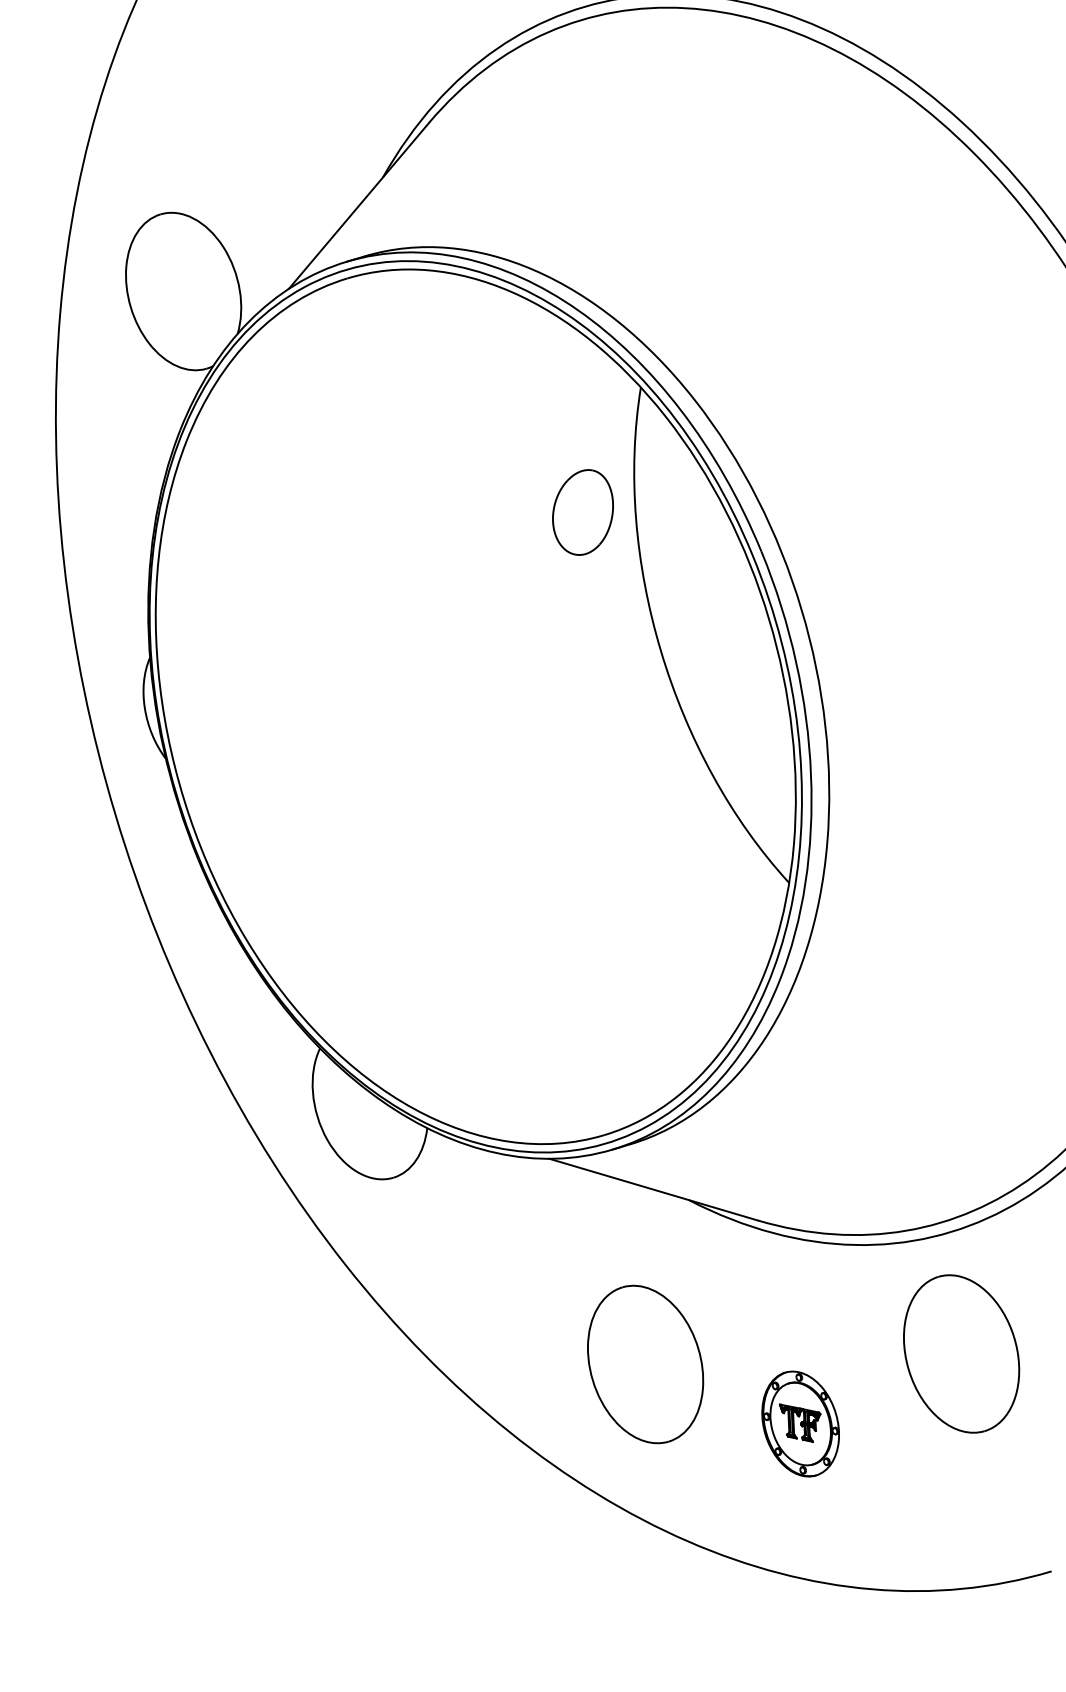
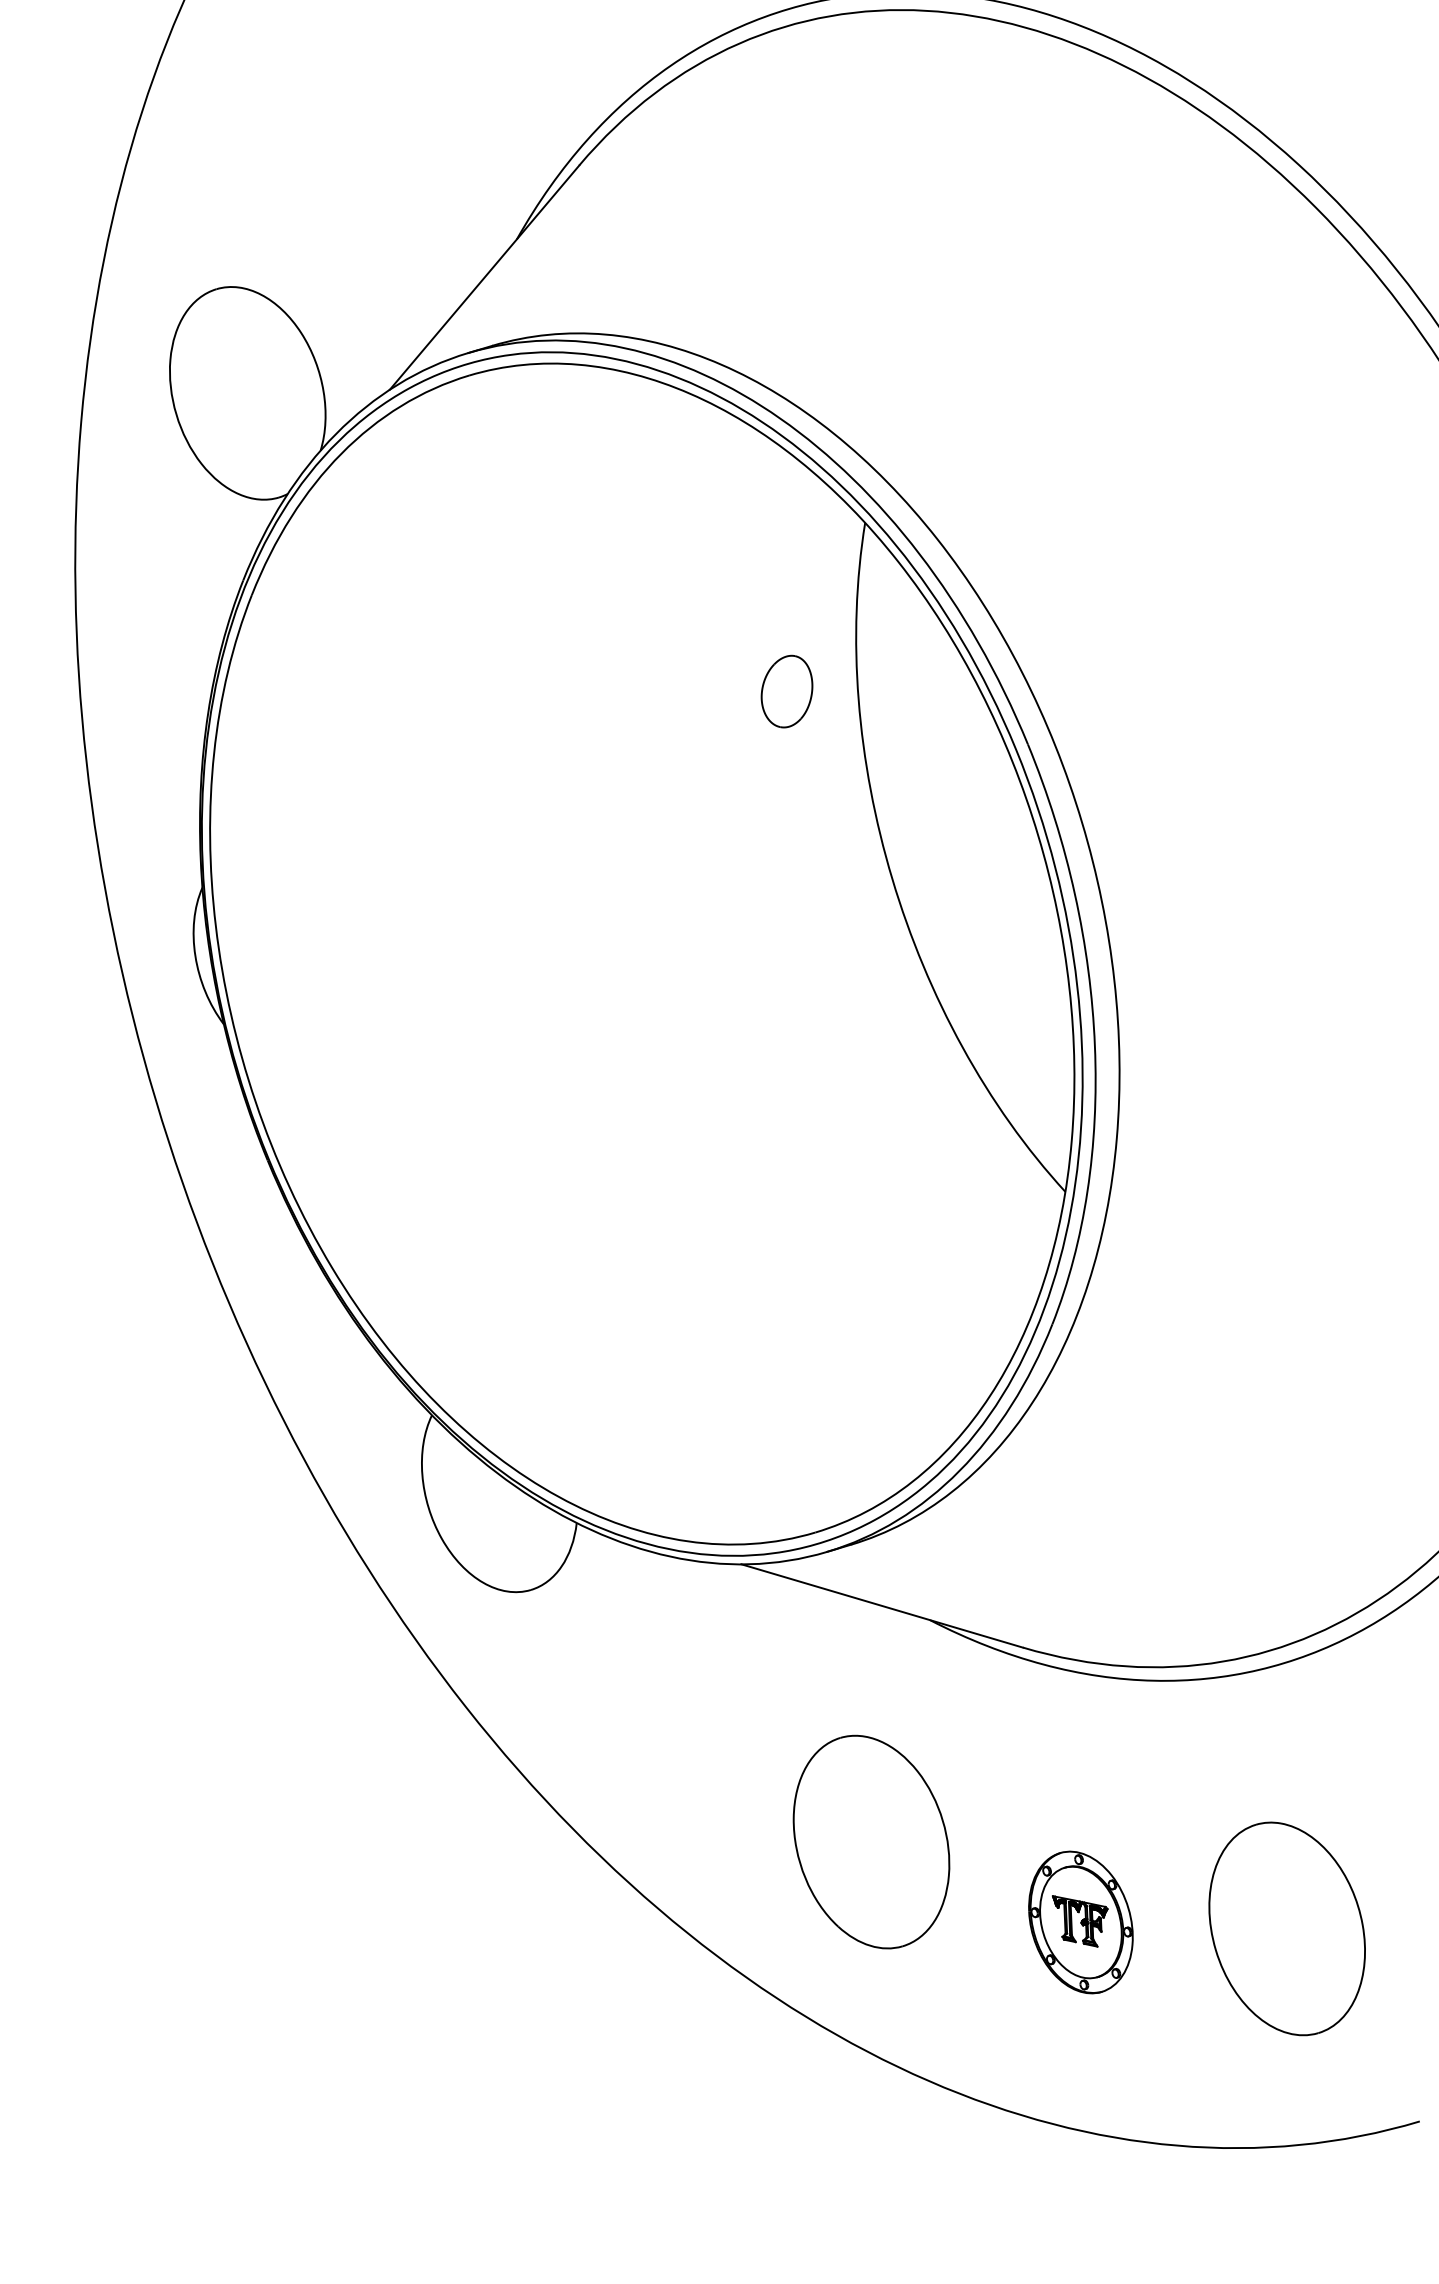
part: (582, 512) -> (786, 691), size x0.62
part: (961, 1353) -> (1286, 1928), moved

